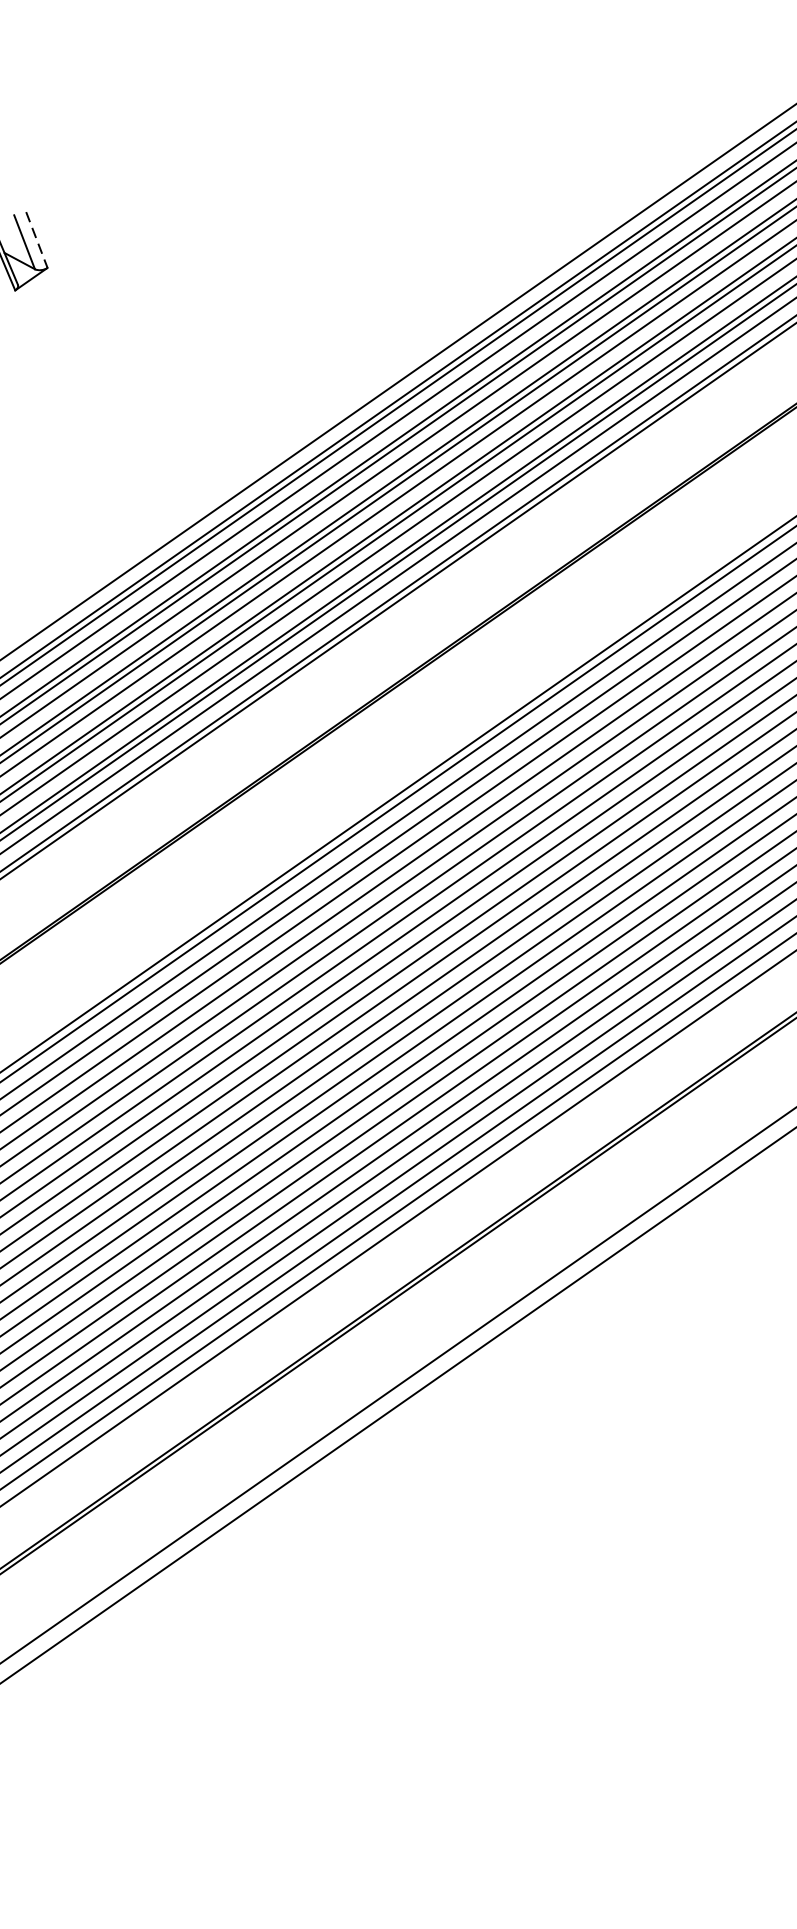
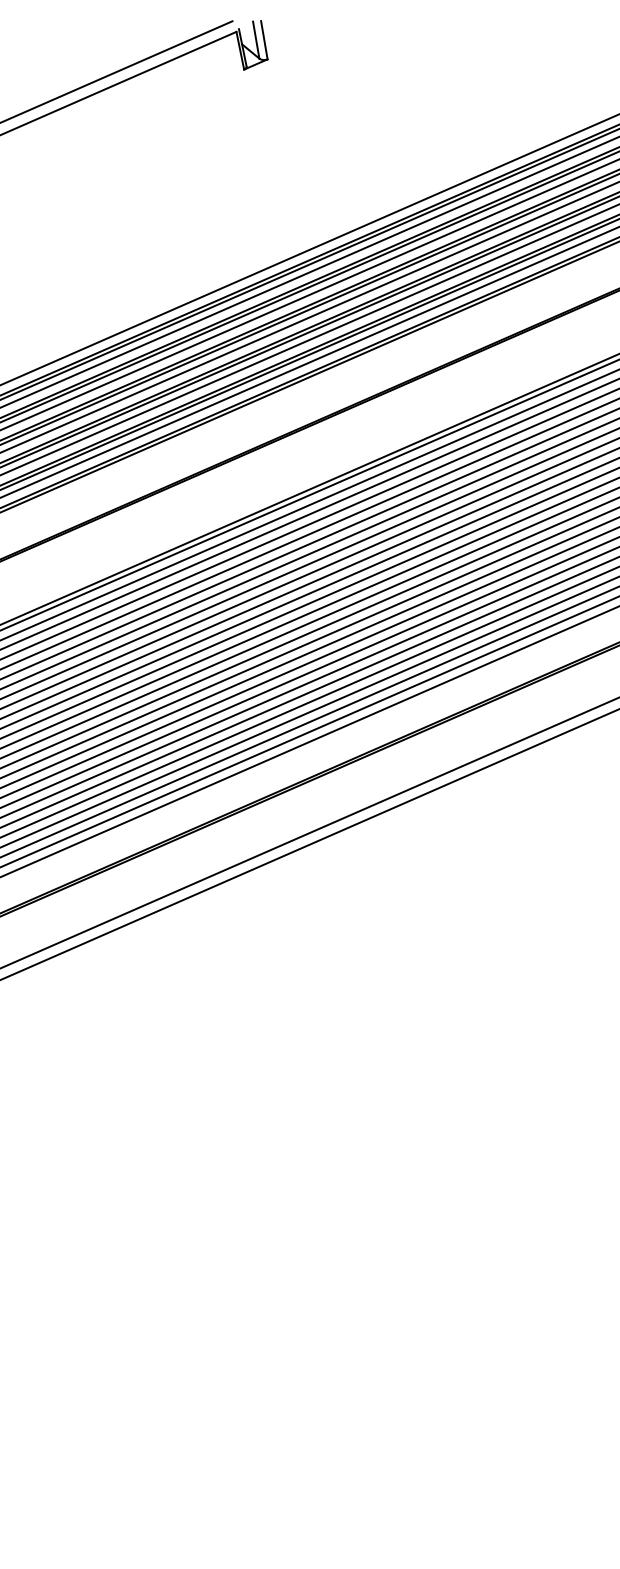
line: (37, 240) -> (264, 40), dashed -> solid

